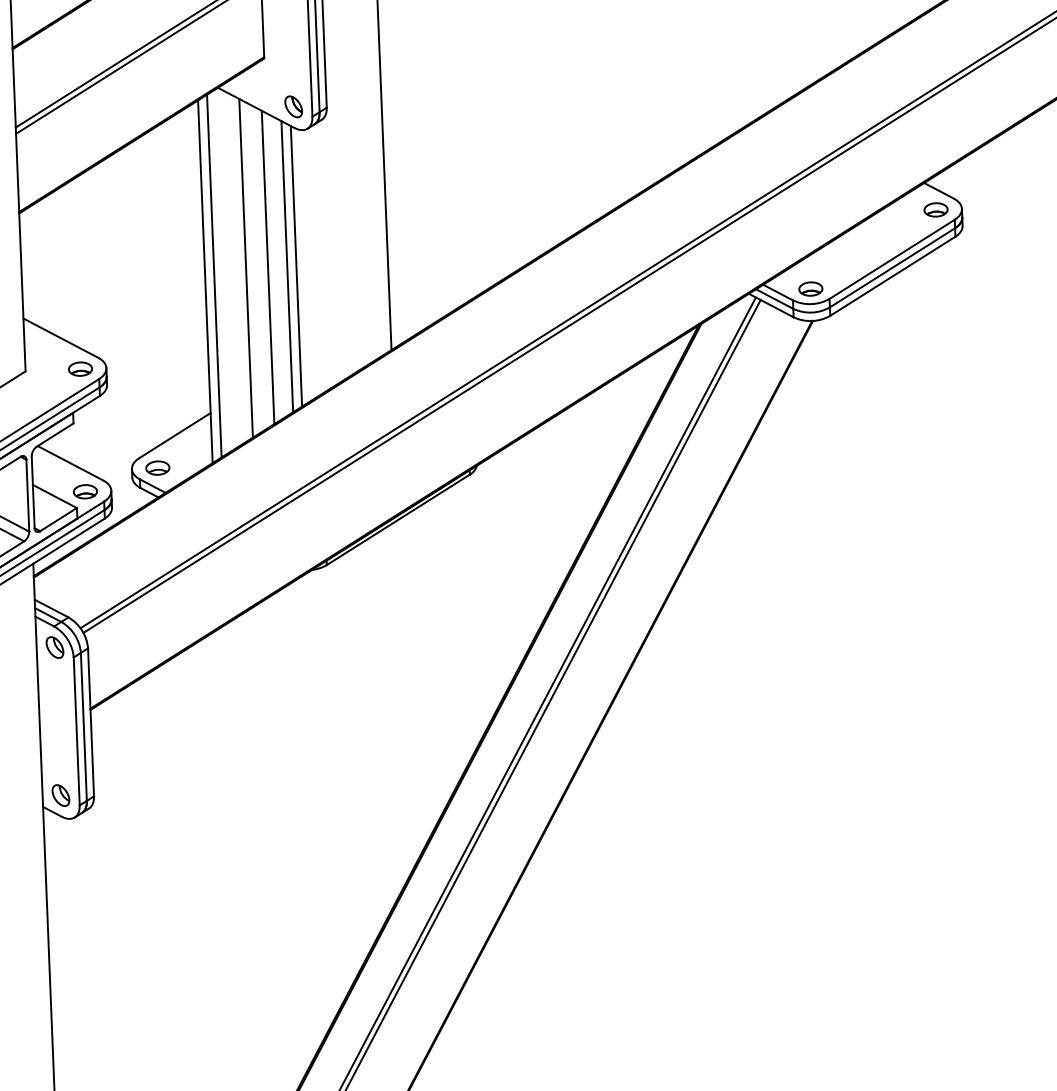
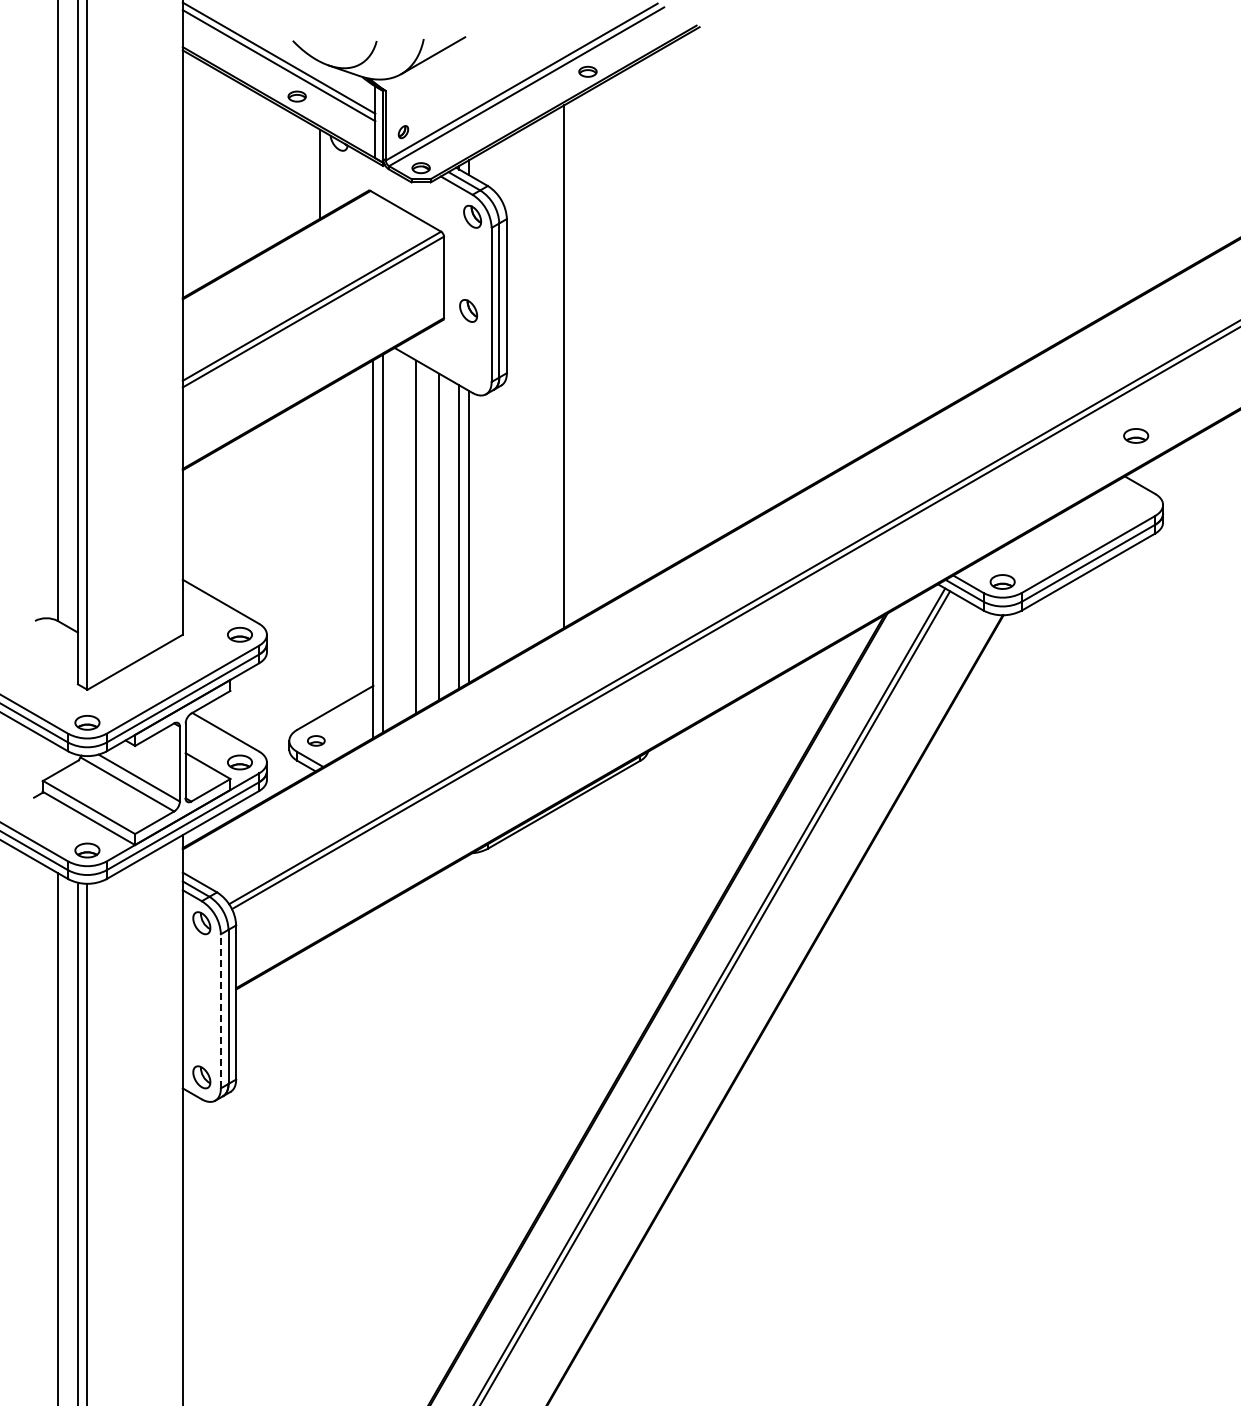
part: (293, 106) -> (468, 310), moved
part: (936, 209) -> (1136, 435), moved
part: (158, 467) -> (316, 740), size x0.7
line: (76, 730) -> (220, 1010), solid -> dashed

